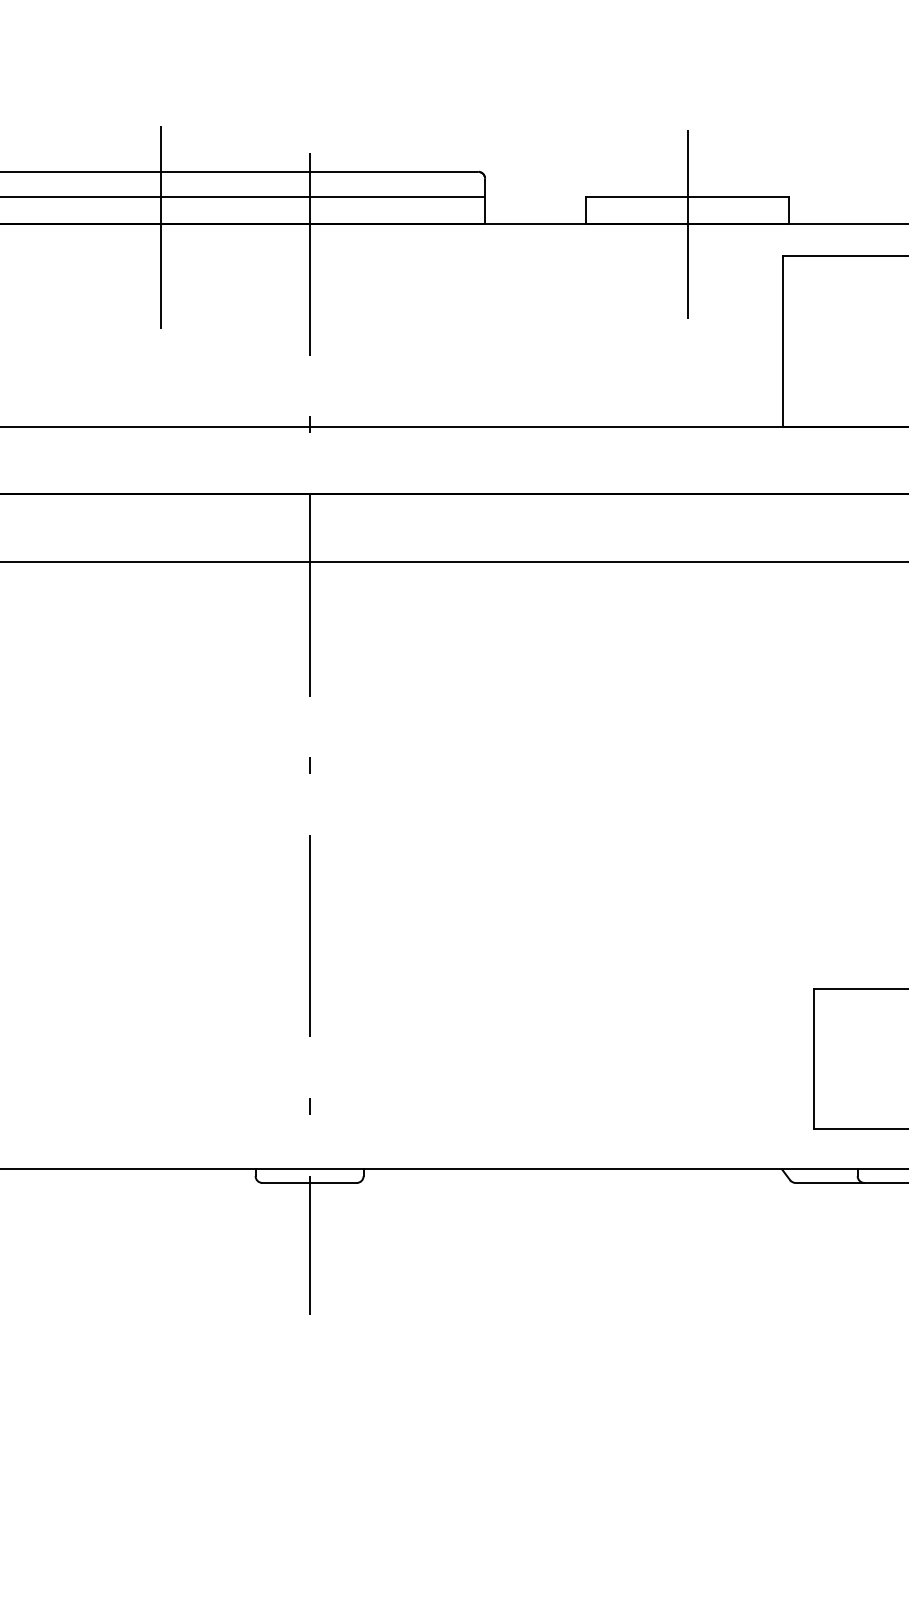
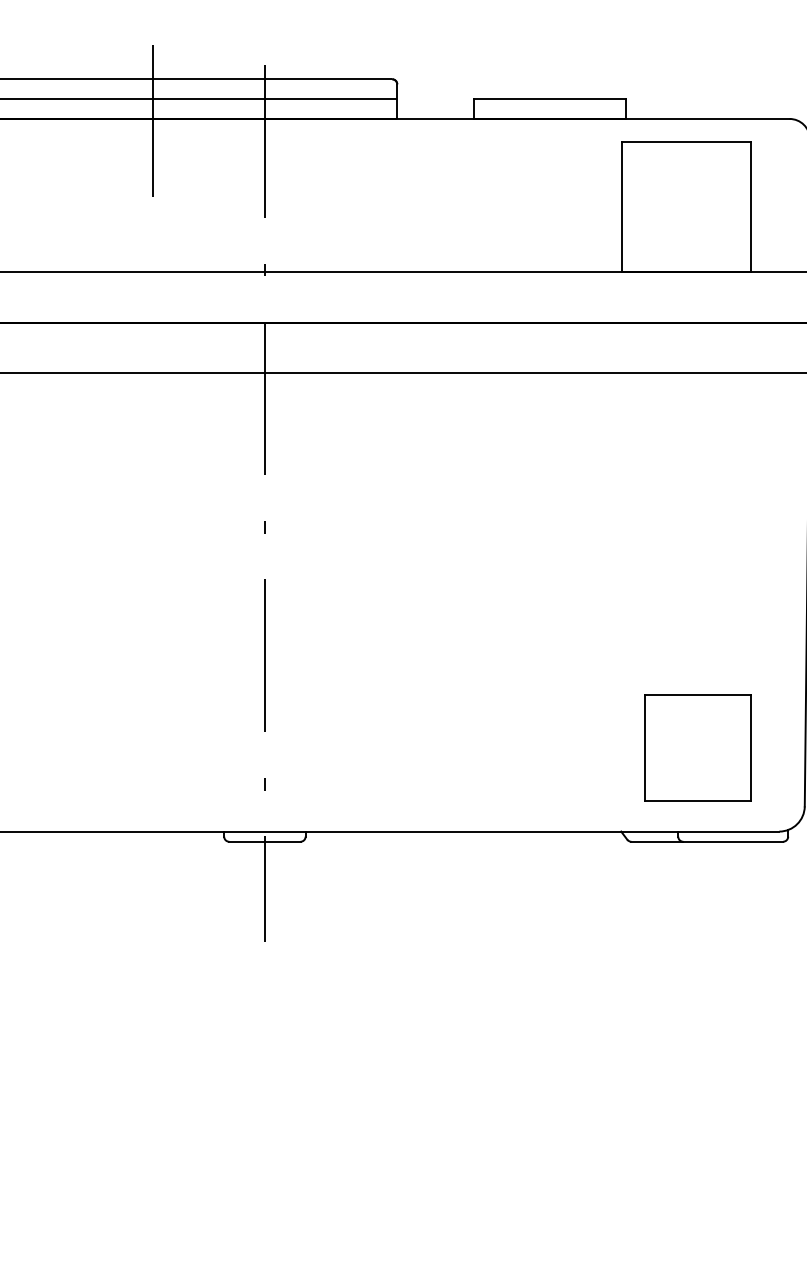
line: (686, 223) -> (549, 118), removed

